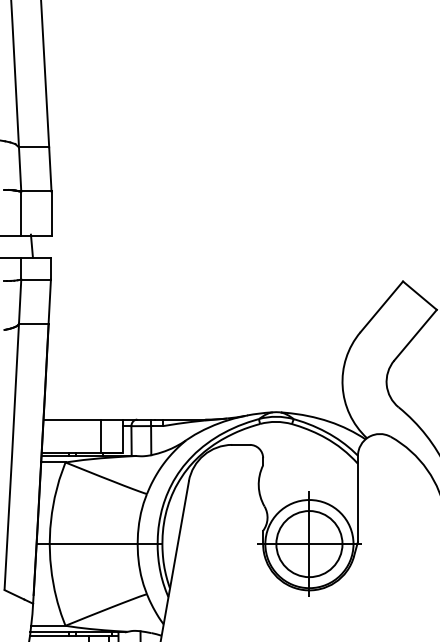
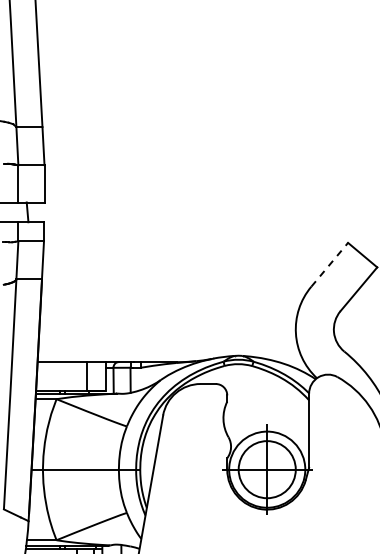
line: (381, 306) -> (329, 264), solid -> dashed

